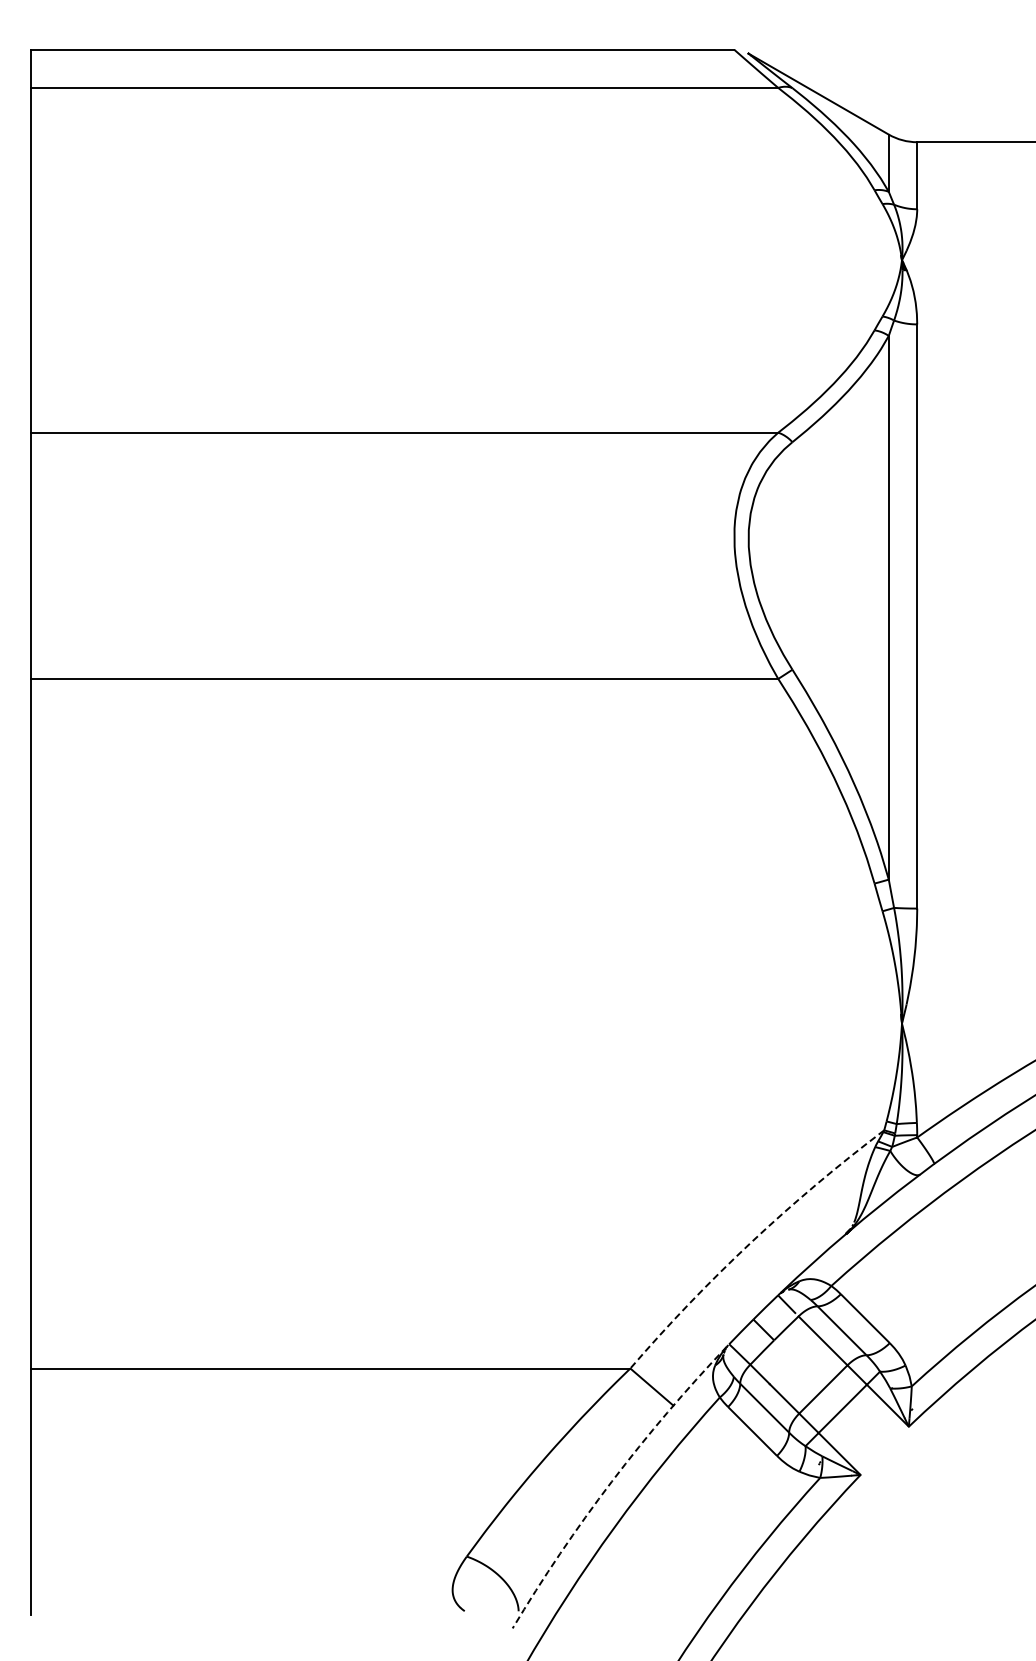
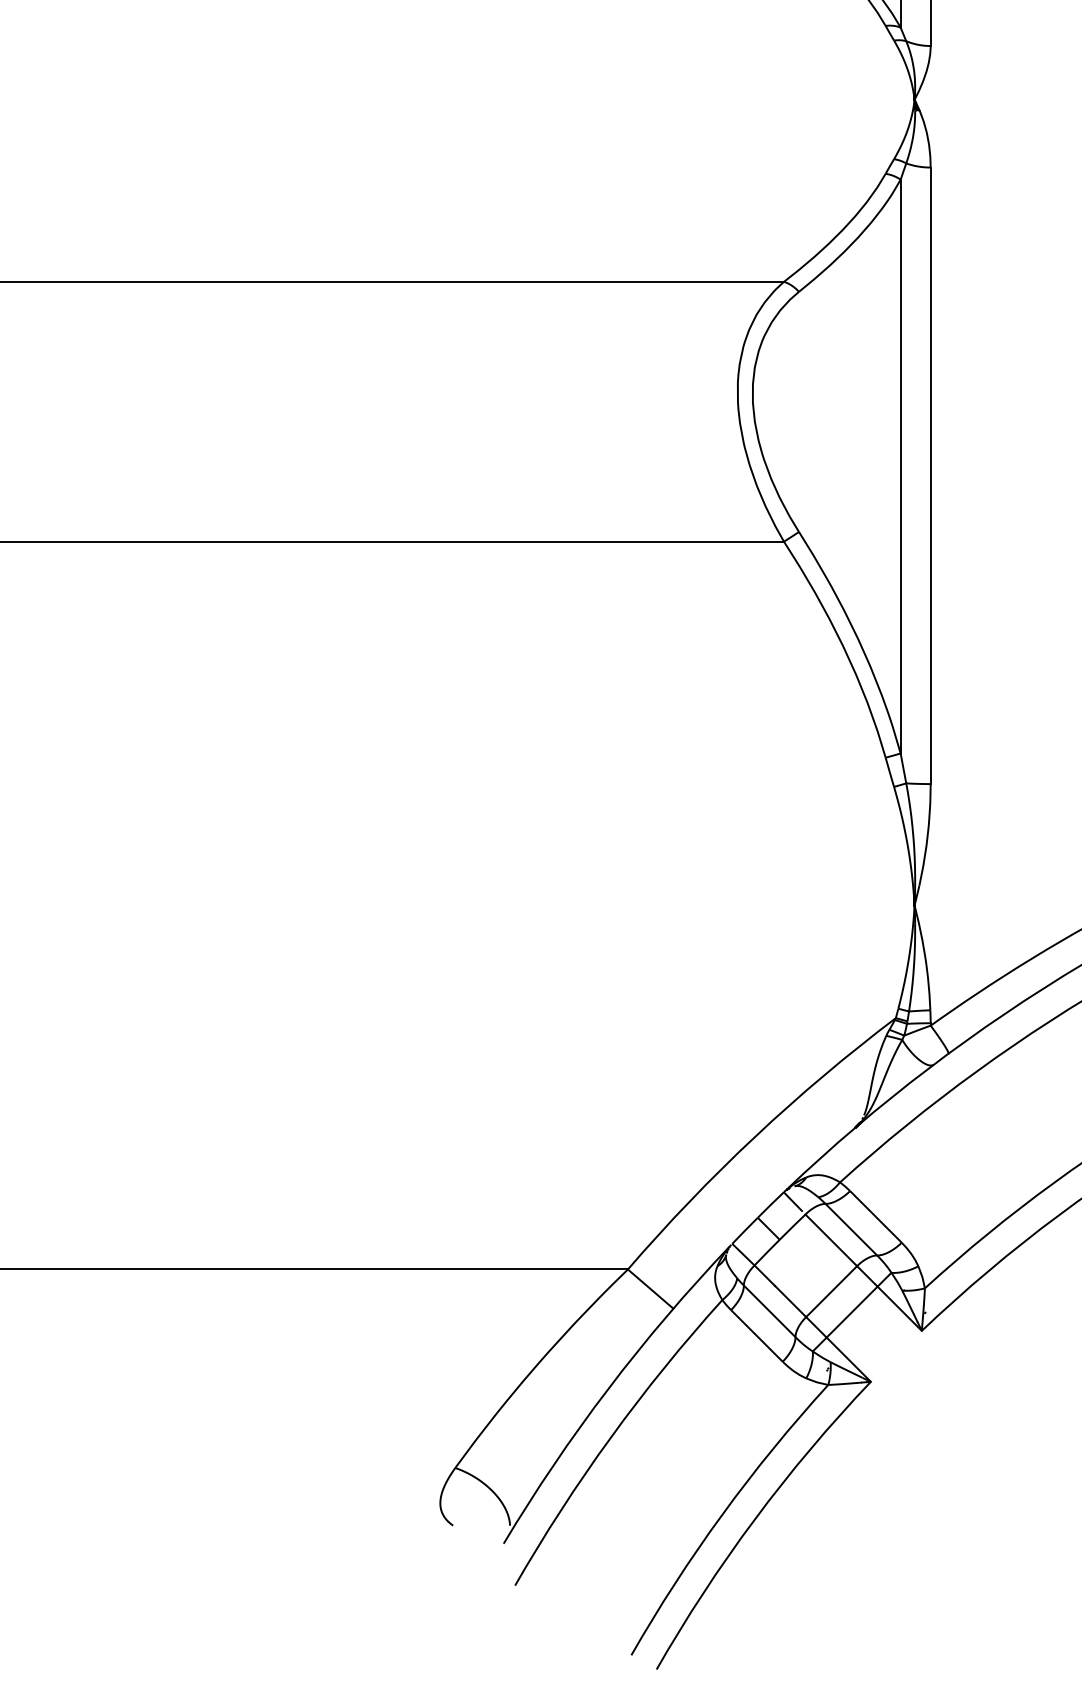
arc: (750, 1242) -> (754, 1136), dashed -> solid
arc: (611, 1481) -> (608, 1388), dashed -> solid

